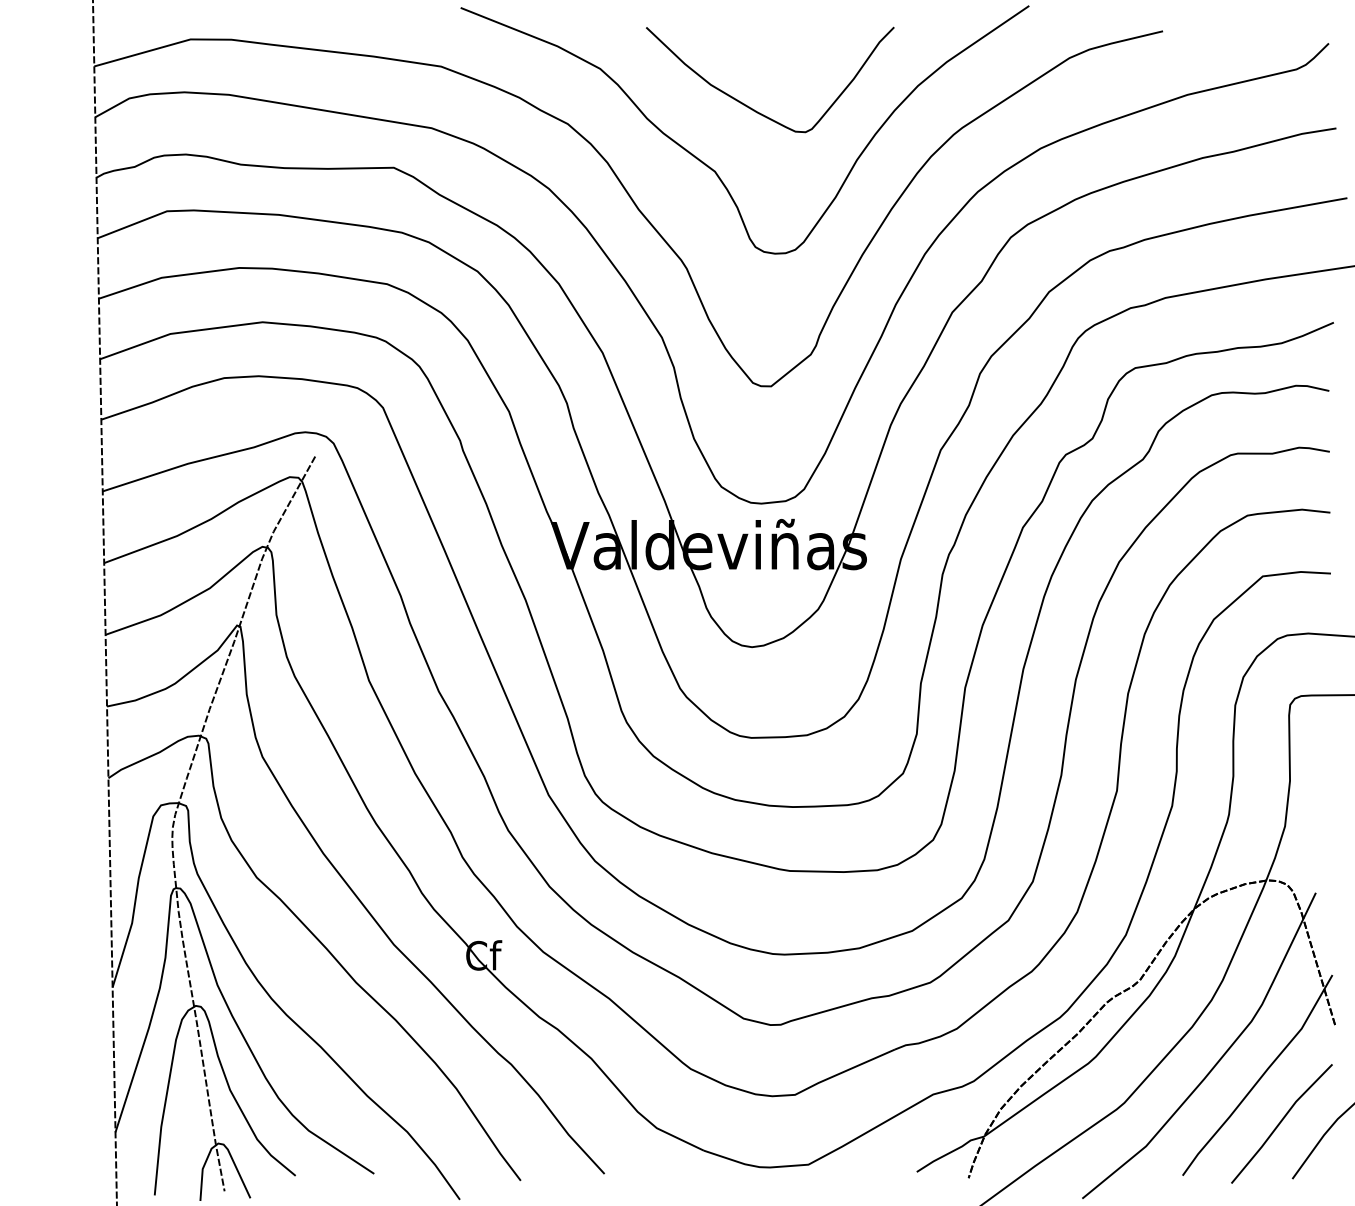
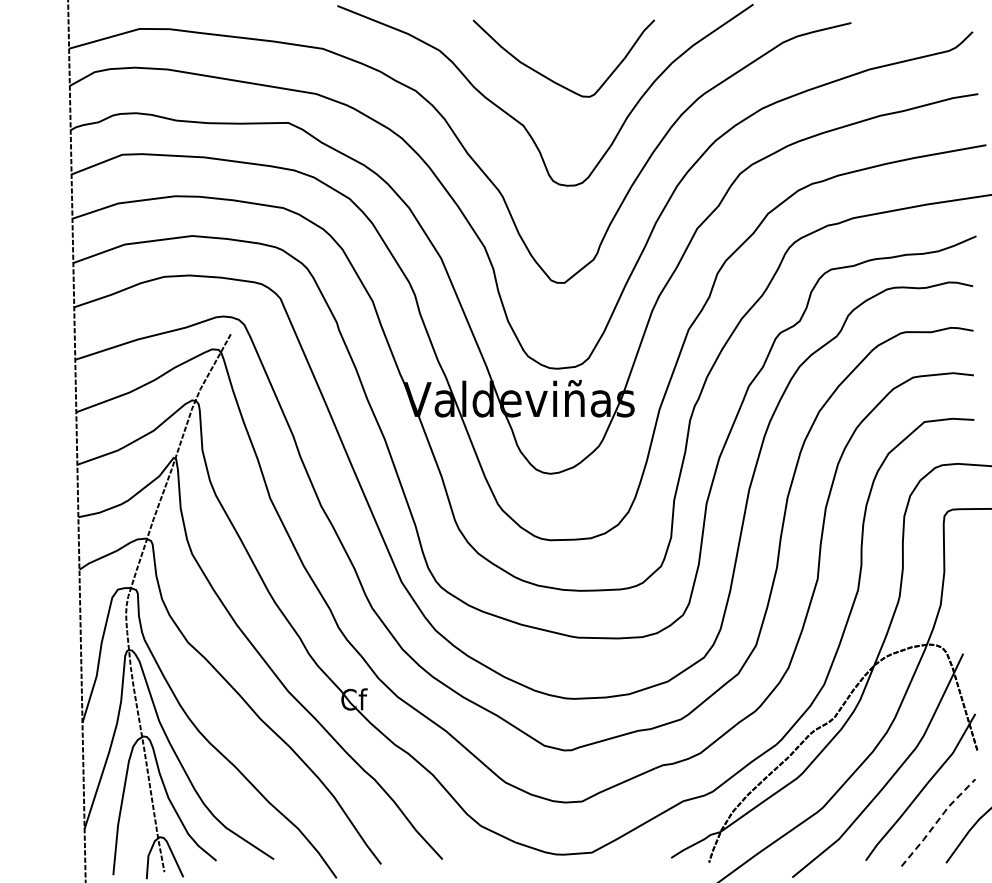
line: (1280, 1122) -> (937, 821), solid -> dashed

